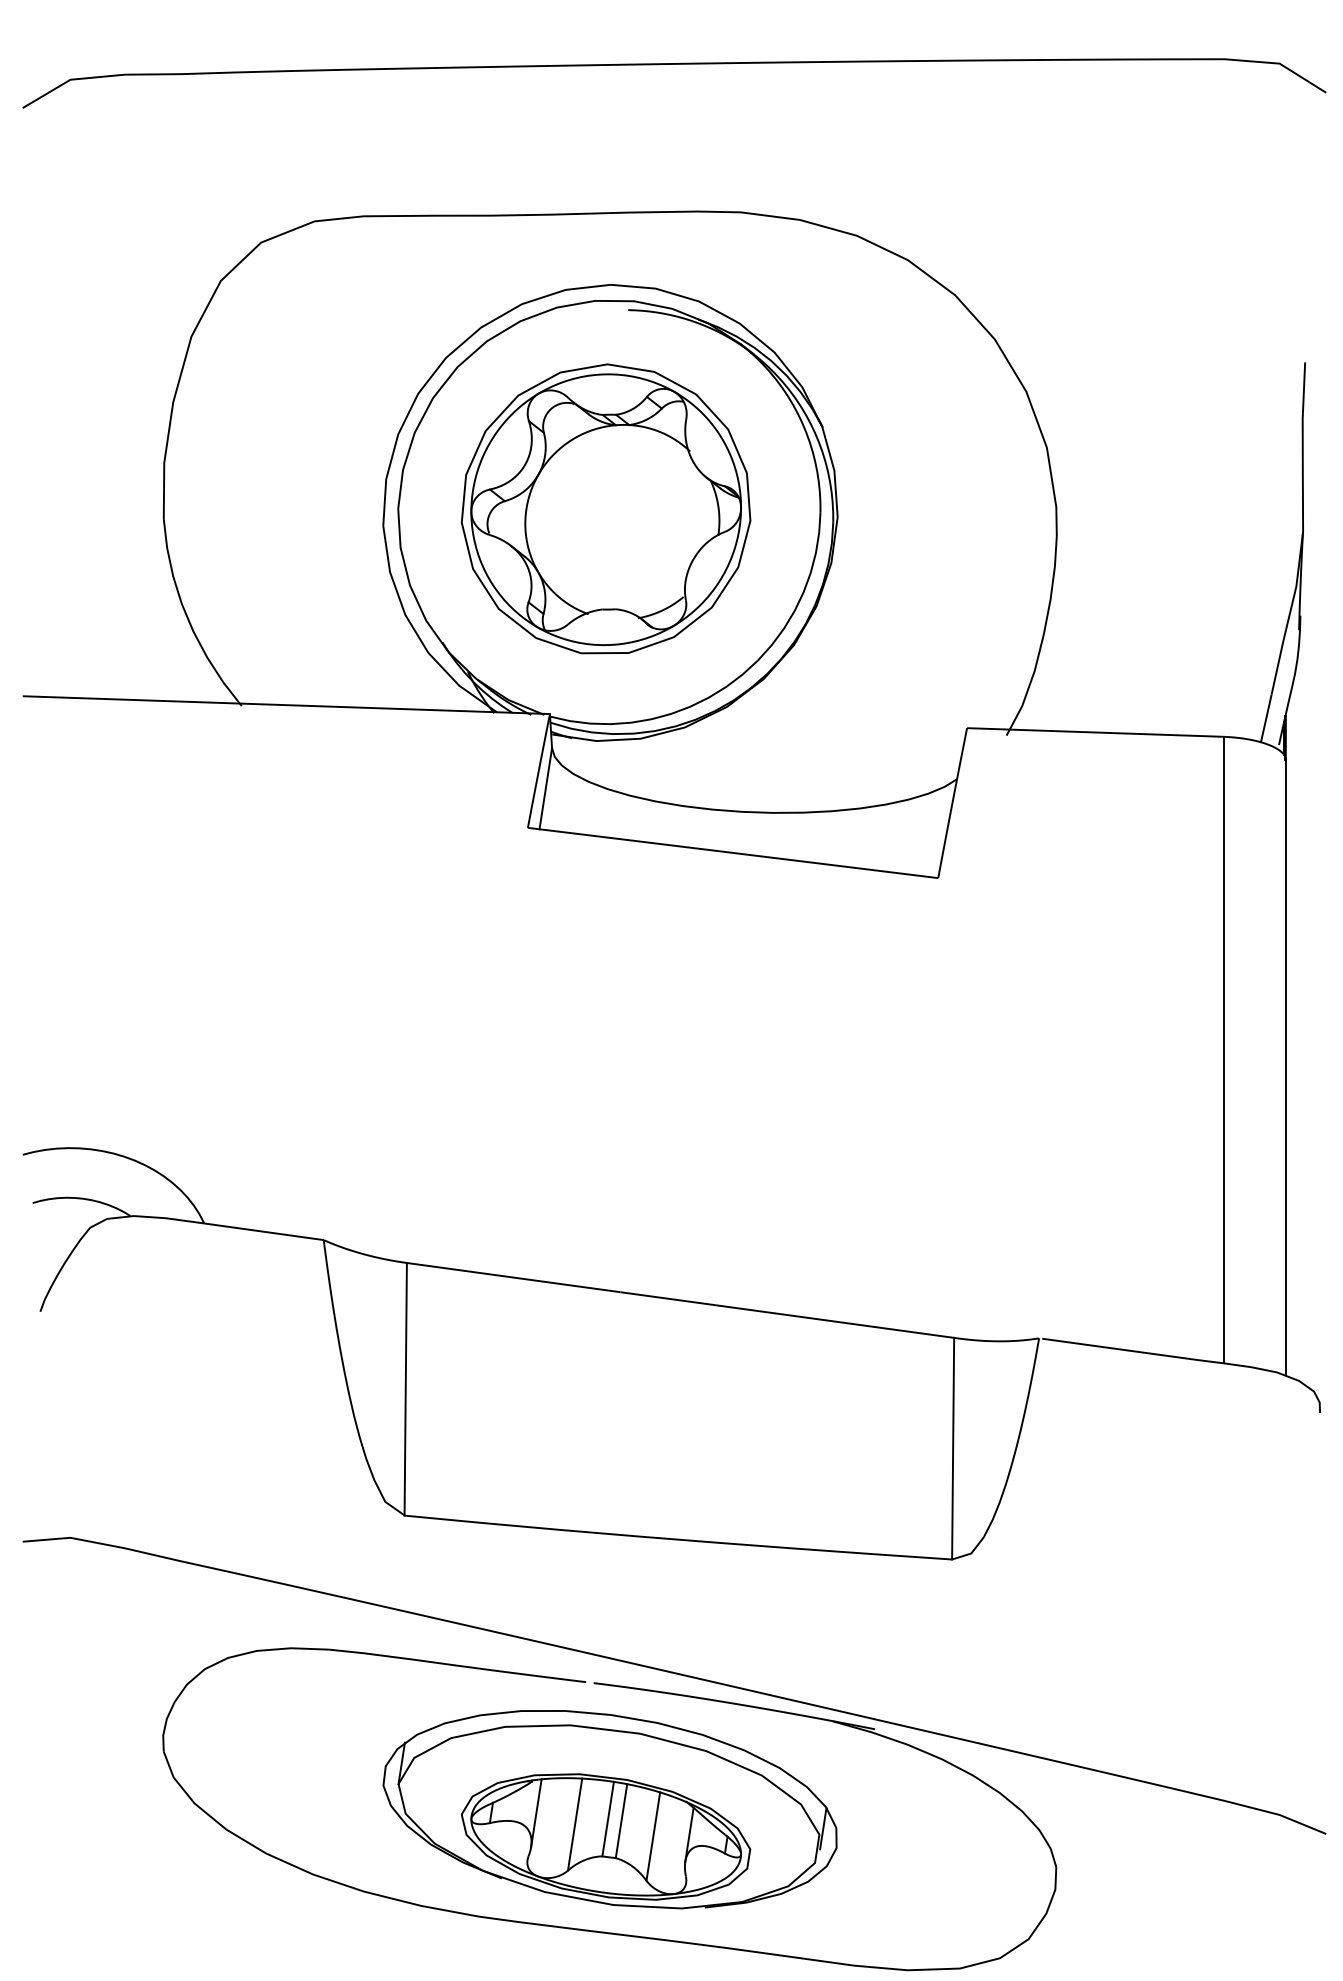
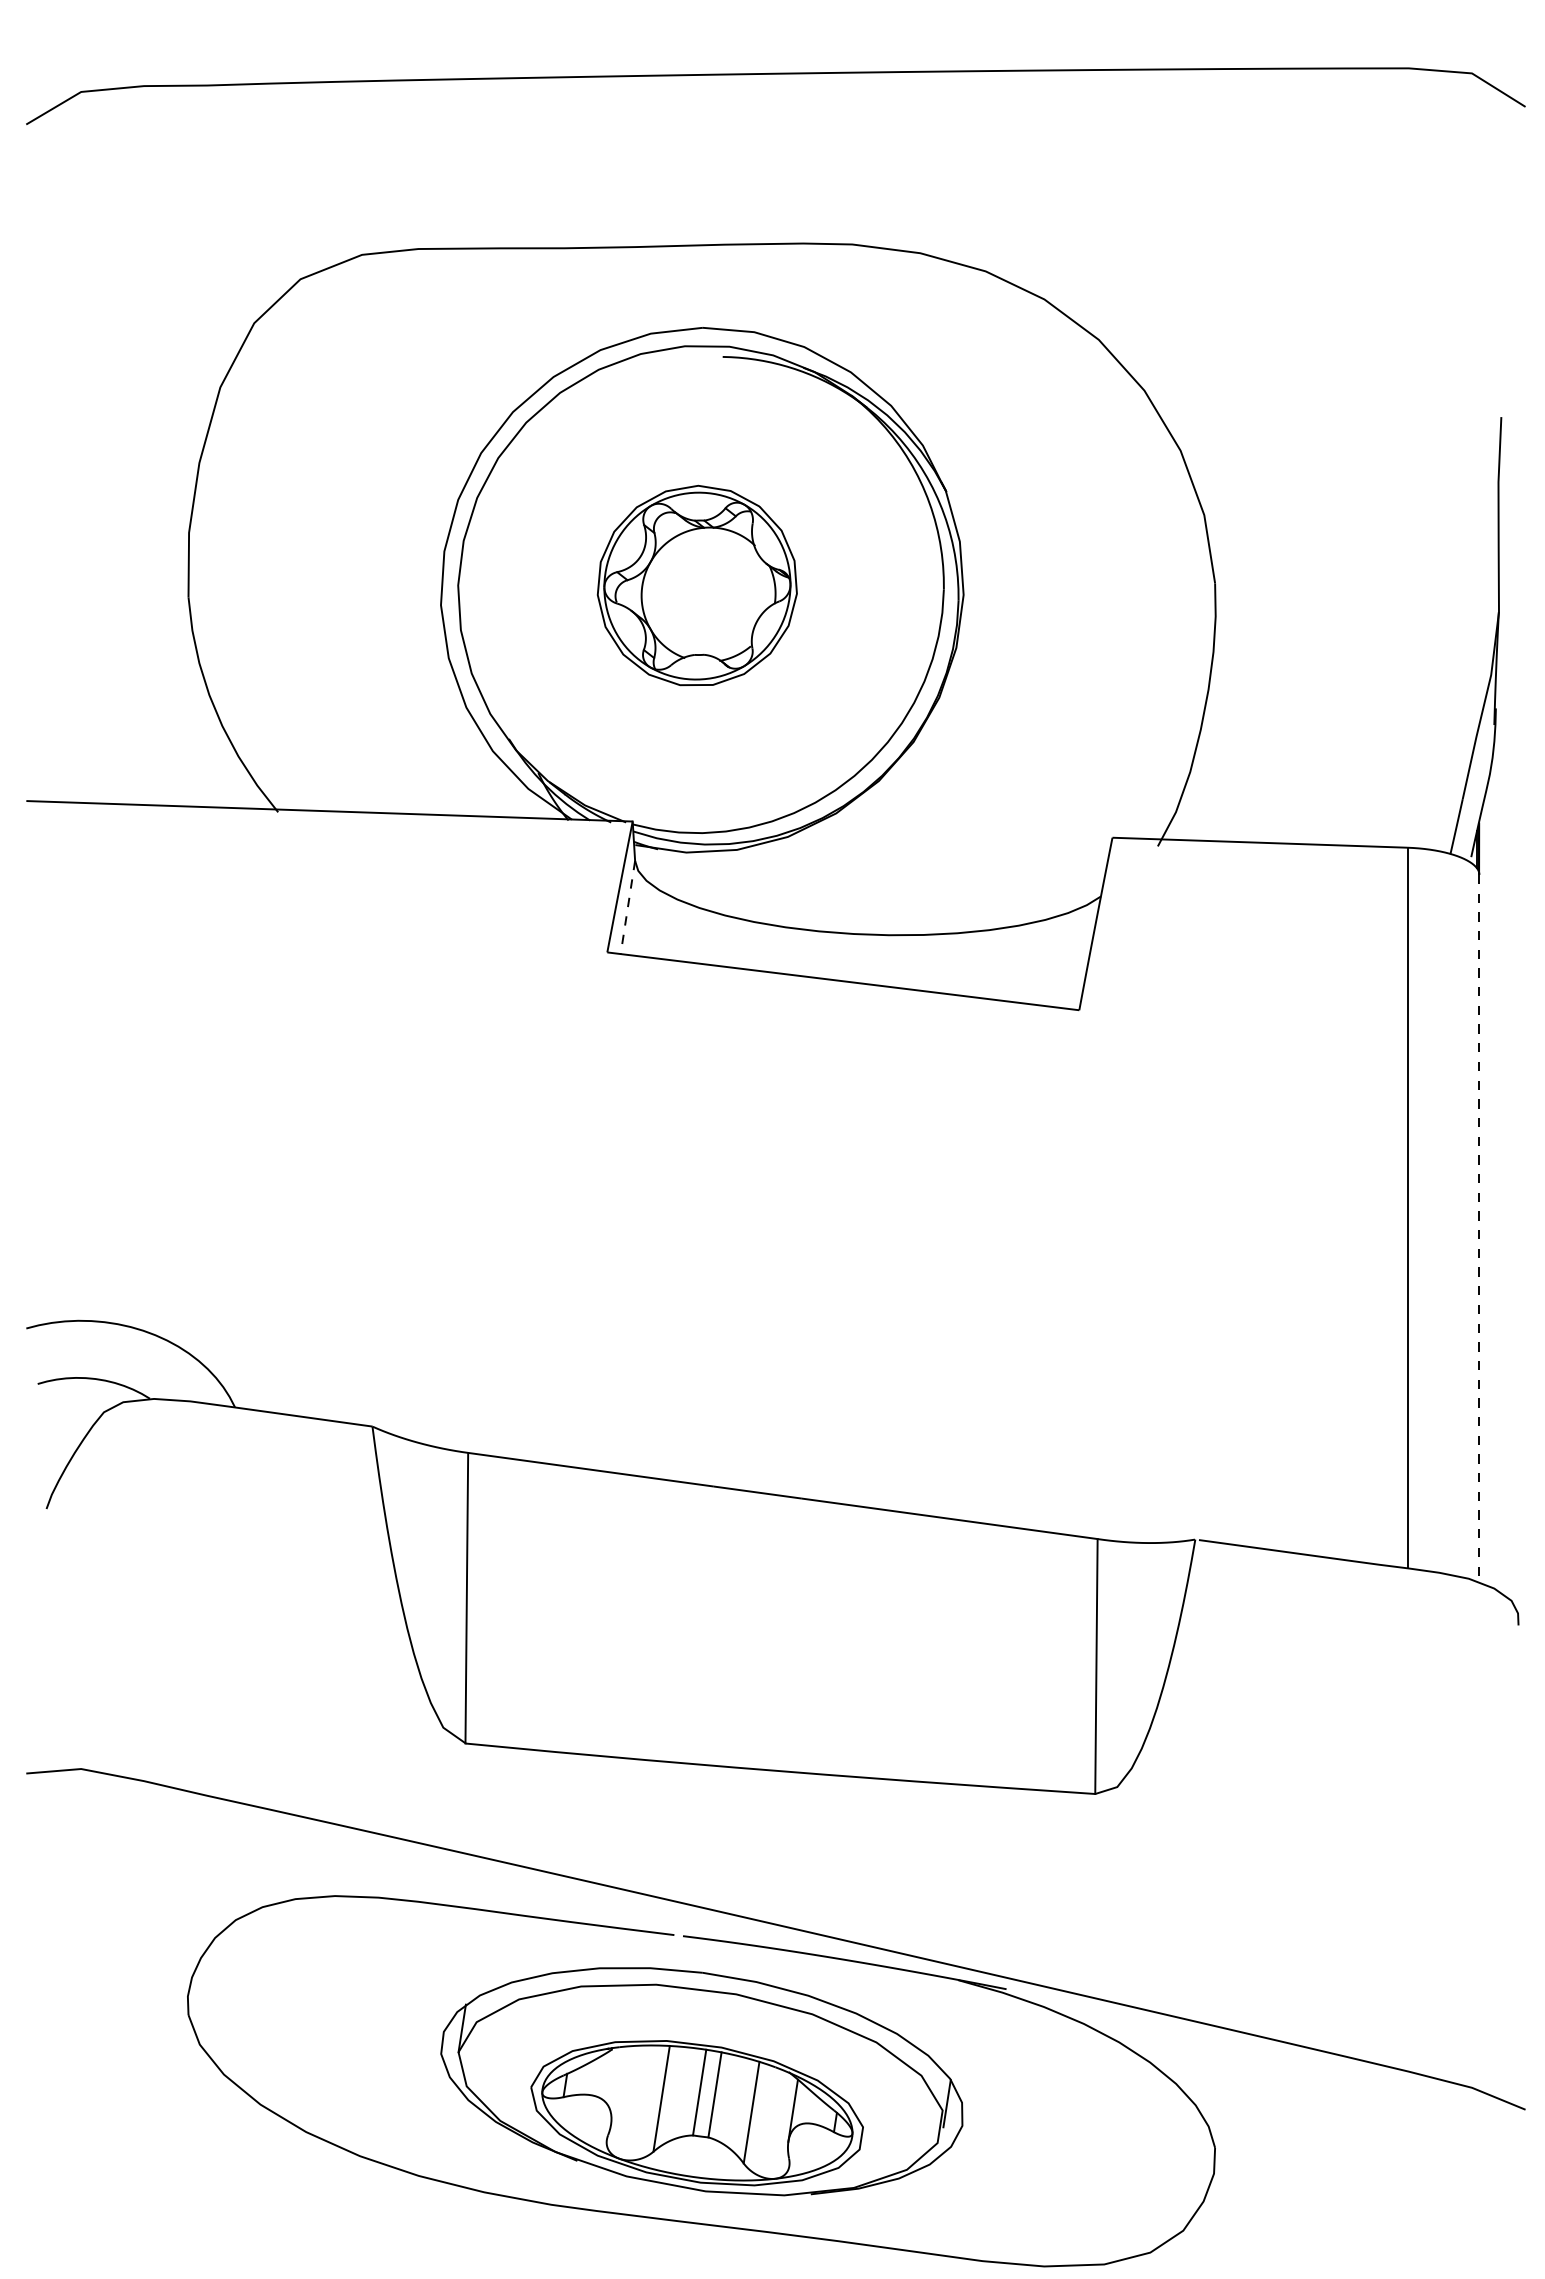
part: (606, 508) -> (697, 585), size x0.6
line: (545, 788) -> (627, 907), solid -> dashed
line: (1286, 1067) -> (1479, 1228), solid -> dashed
line: (536, 1812) -> (617, 2085), removed

